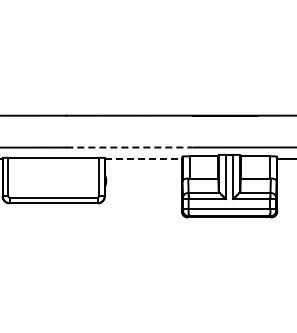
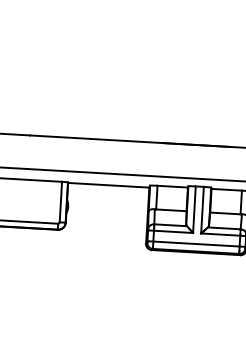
line: (129, 147) -> (94, 172), dashed -> solid
line: (143, 158) -> (108, 185), dashed -> solid

